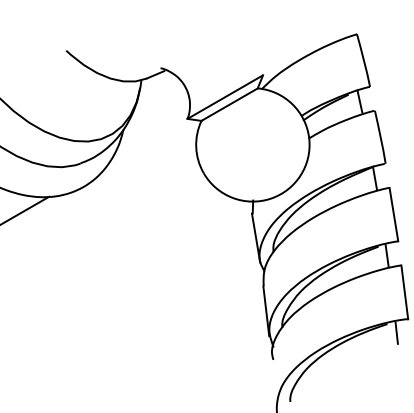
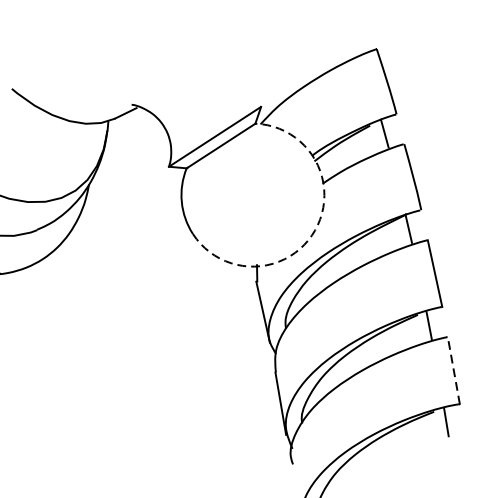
arc: (300, 175) -> (314, 230), solid -> dashed
line: (404, 291) -> (453, 369), solid -> dashed

